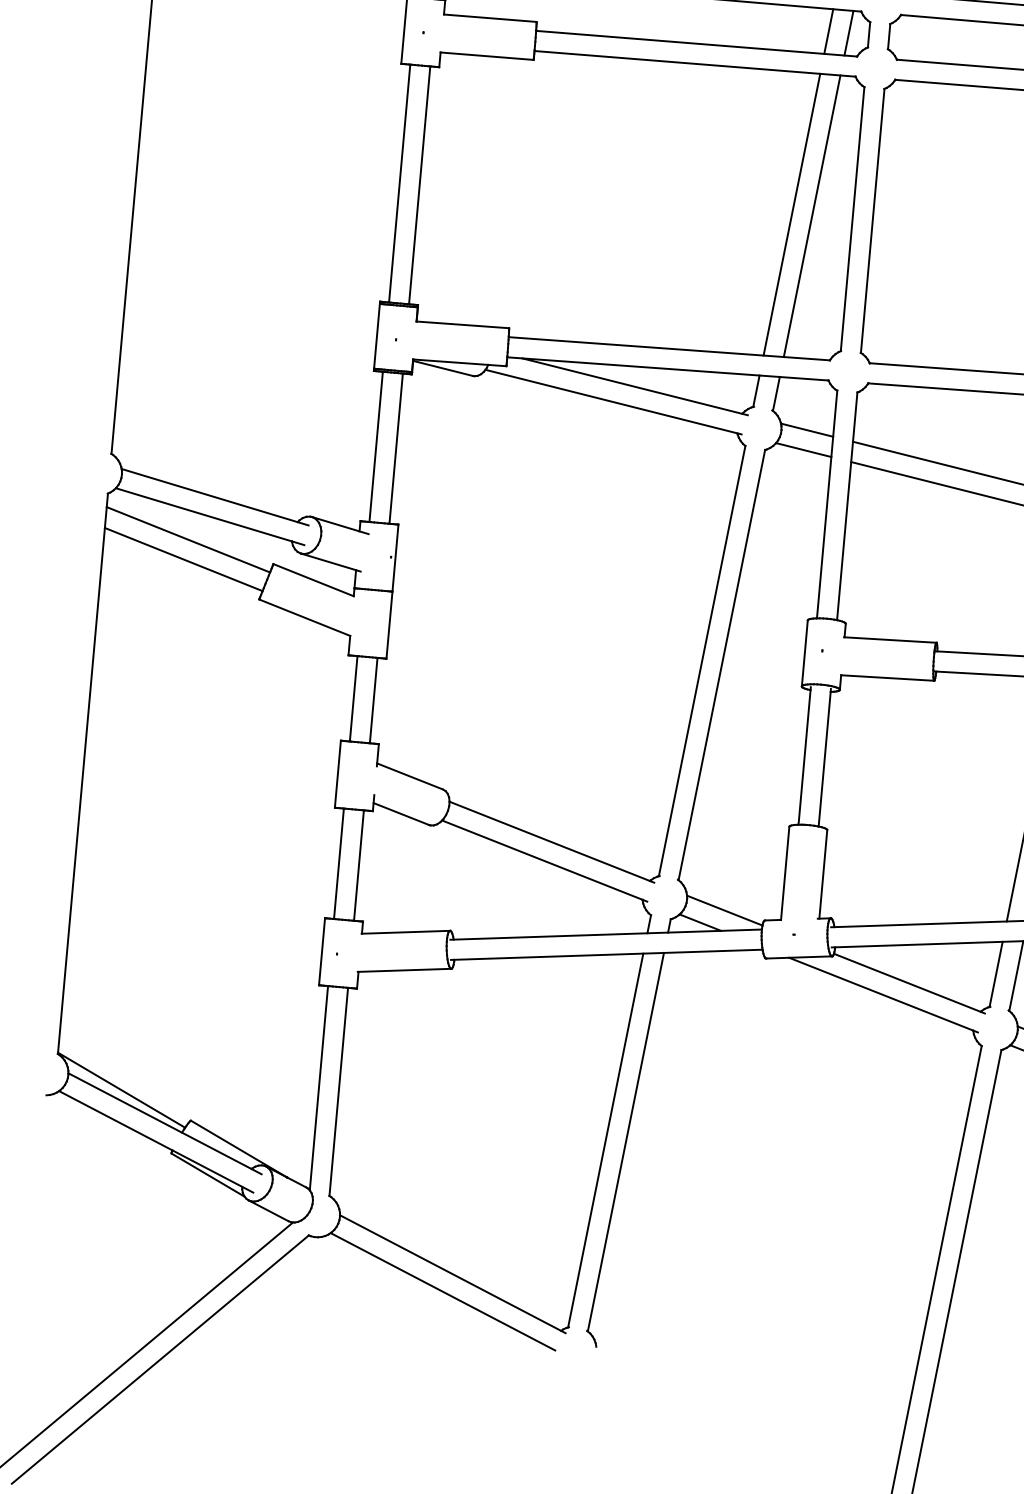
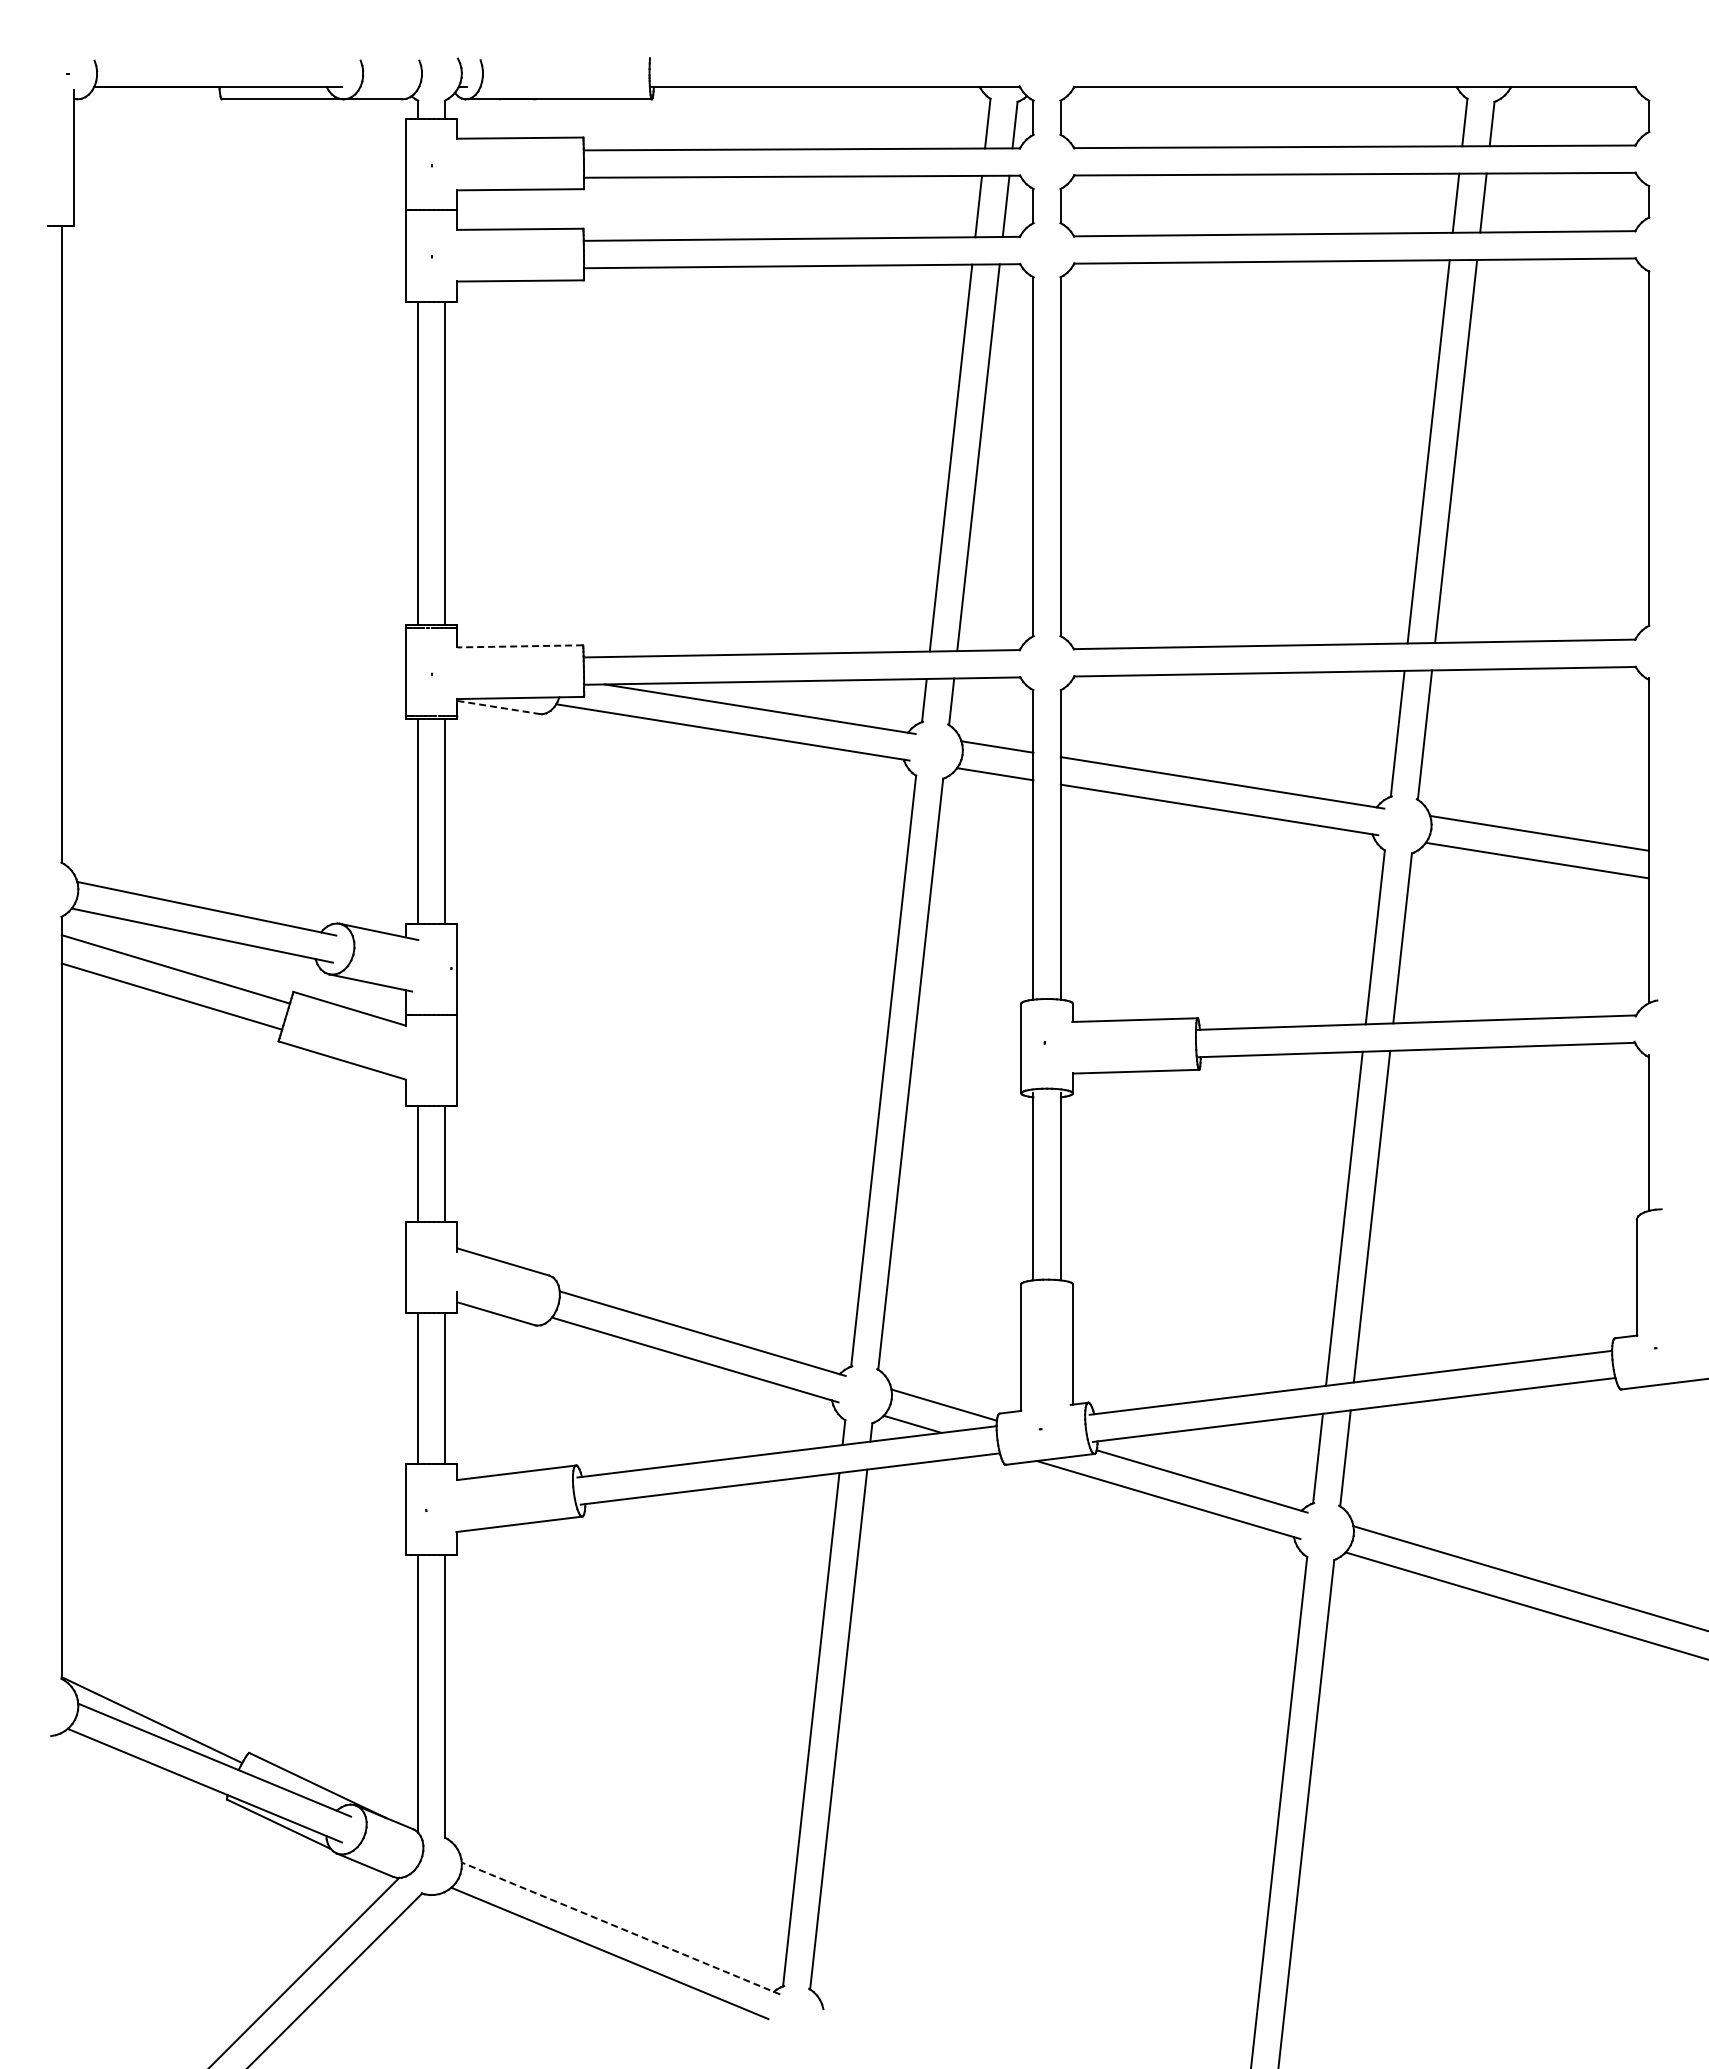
line: (463, 324) -> (520, 646), solid -> dashed
line: (442, 368) -> (498, 707), solid -> dashed
line: (452, 1274) -> (620, 1928), solid -> dashed

